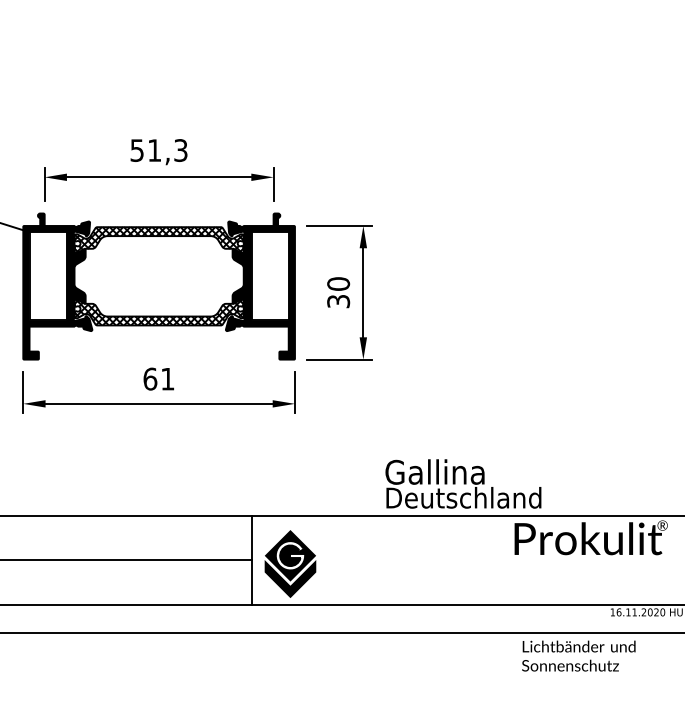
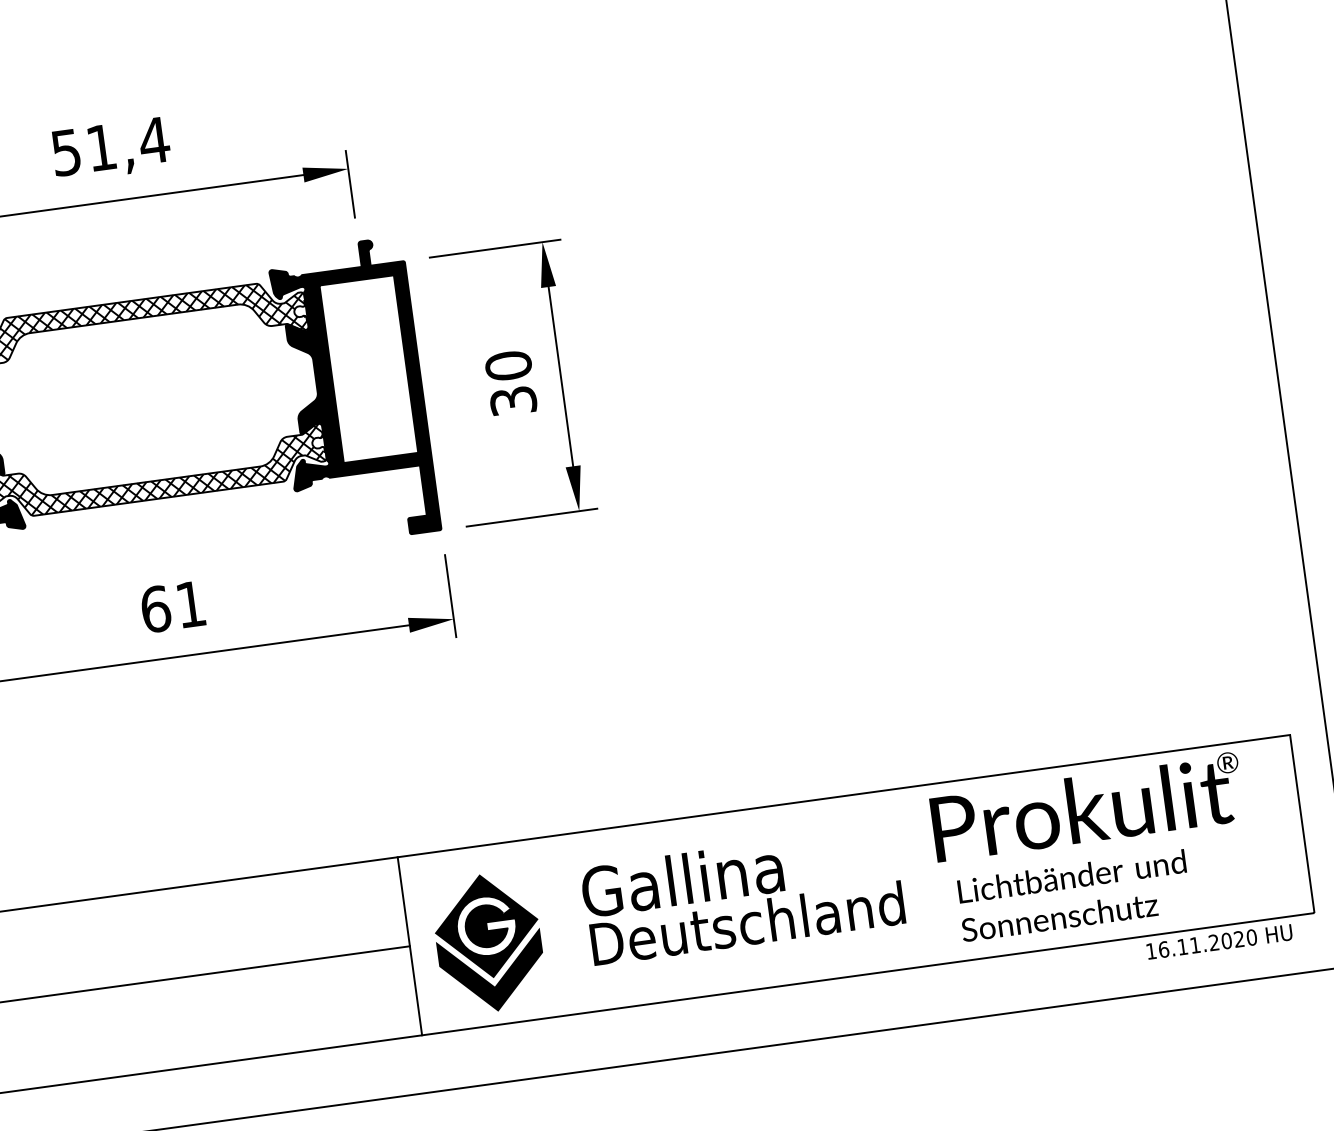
text: (180, 150) -> (153, 140), 51,3 -> 51,4
text: (463, 483) -> (742, 894), moved
text: (578, 655) -> (1073, 894), moved

